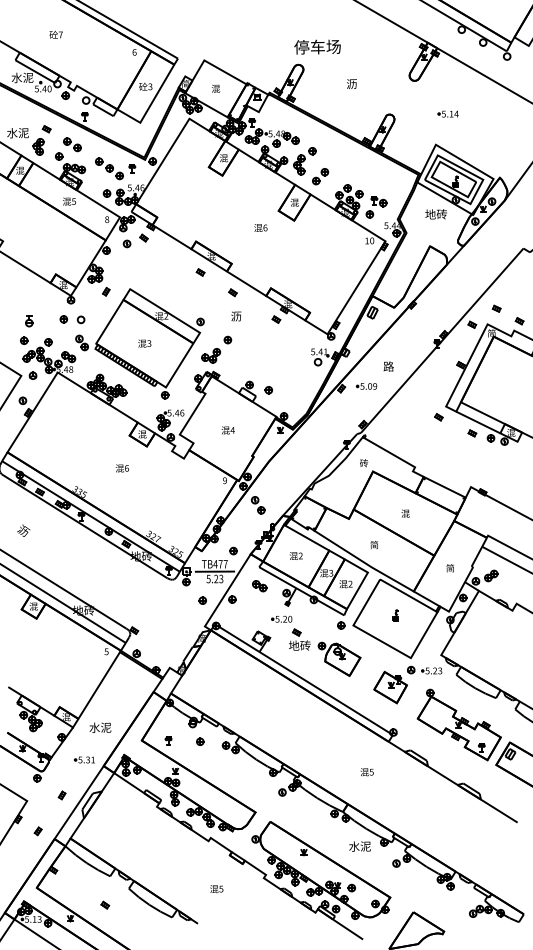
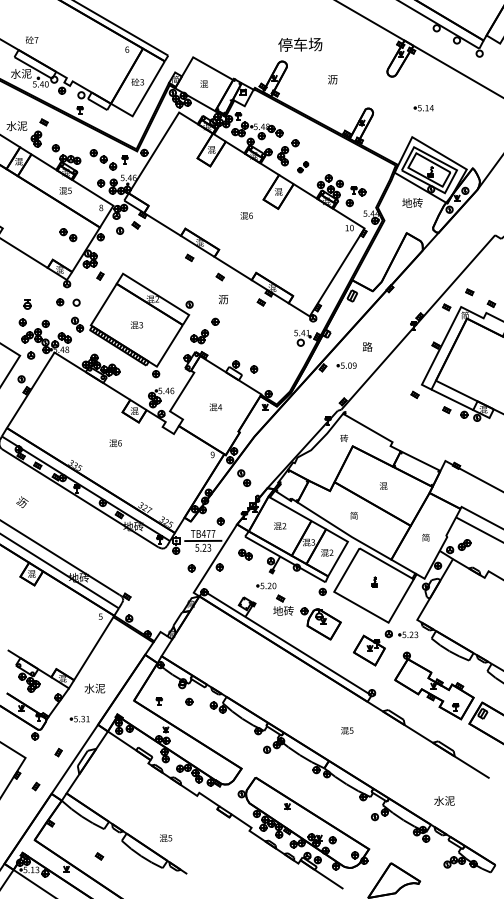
text: (55, 34) -> (31, 39), moved
part: (72, 145) -> (68, 235), moved
part: (320, 176) -> (303, 167), size x0.7
text: (360, 846) -> (444, 800), moved
text: (217, 888) -> (166, 837), moved

